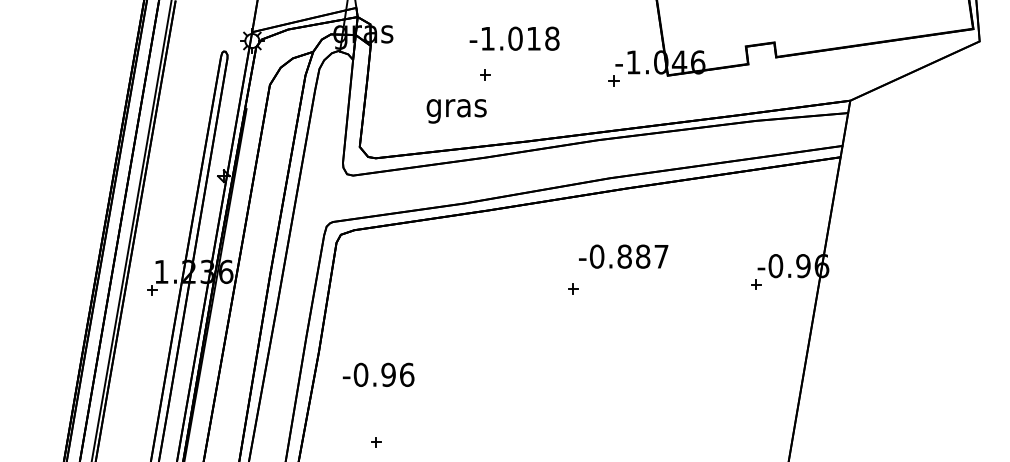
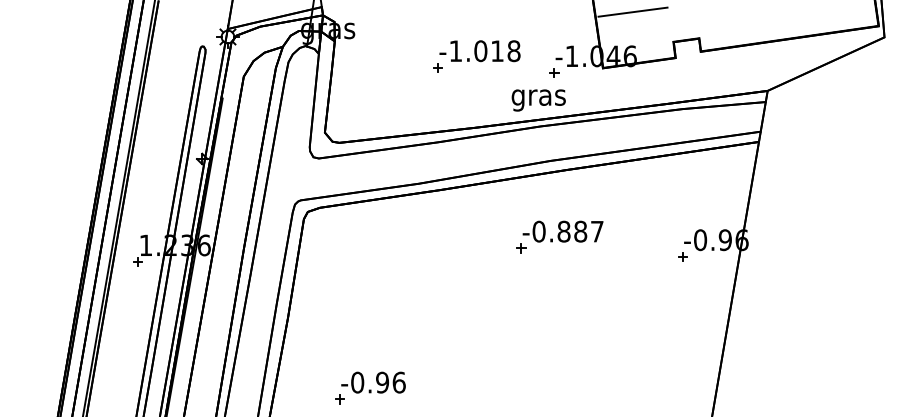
line: (700, 13) -> (632, 12), added
text: (514, 38) -> (479, 50), moved
text: (456, 111) -> (538, 100), moved
part: (573, 288) -> (521, 247), moved
text: (378, 374) -> (373, 382), moved

